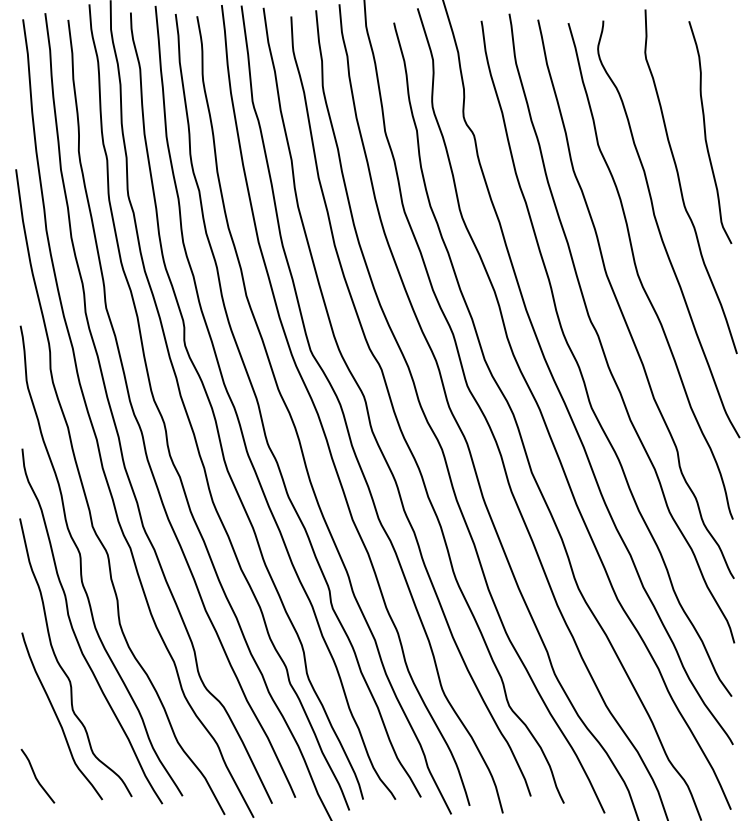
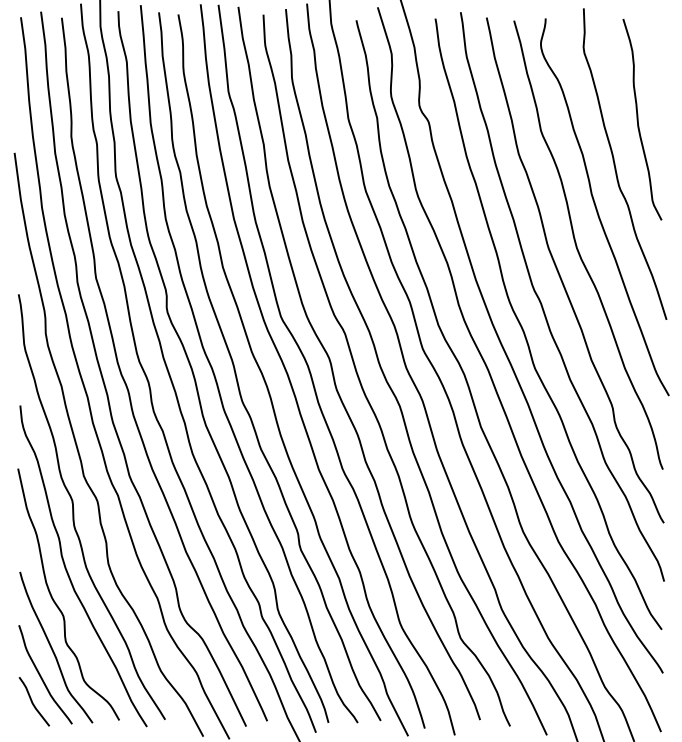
curve: (45, 747) -> (41, 675), added

